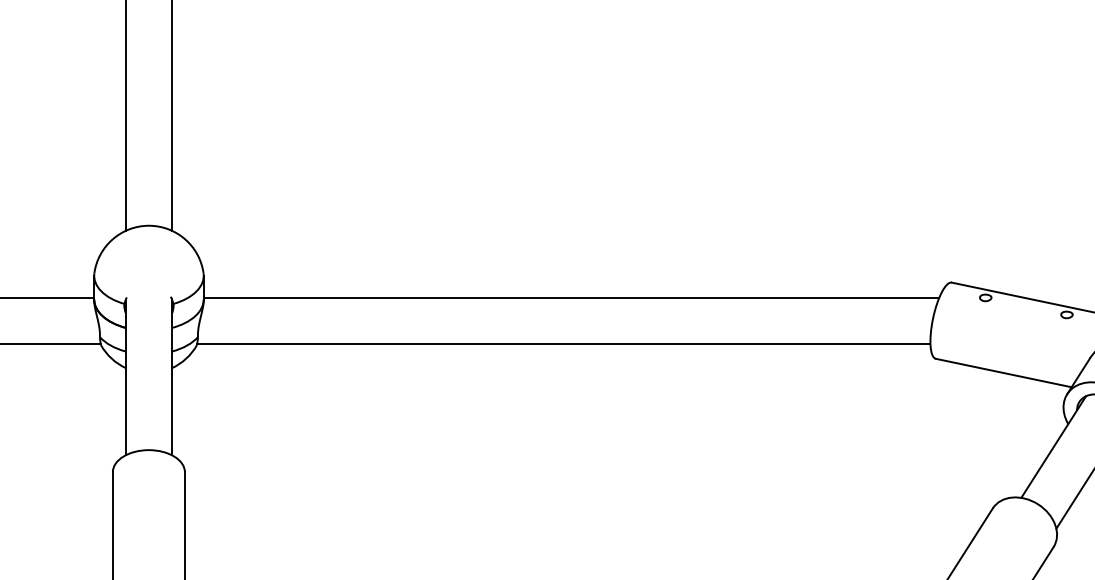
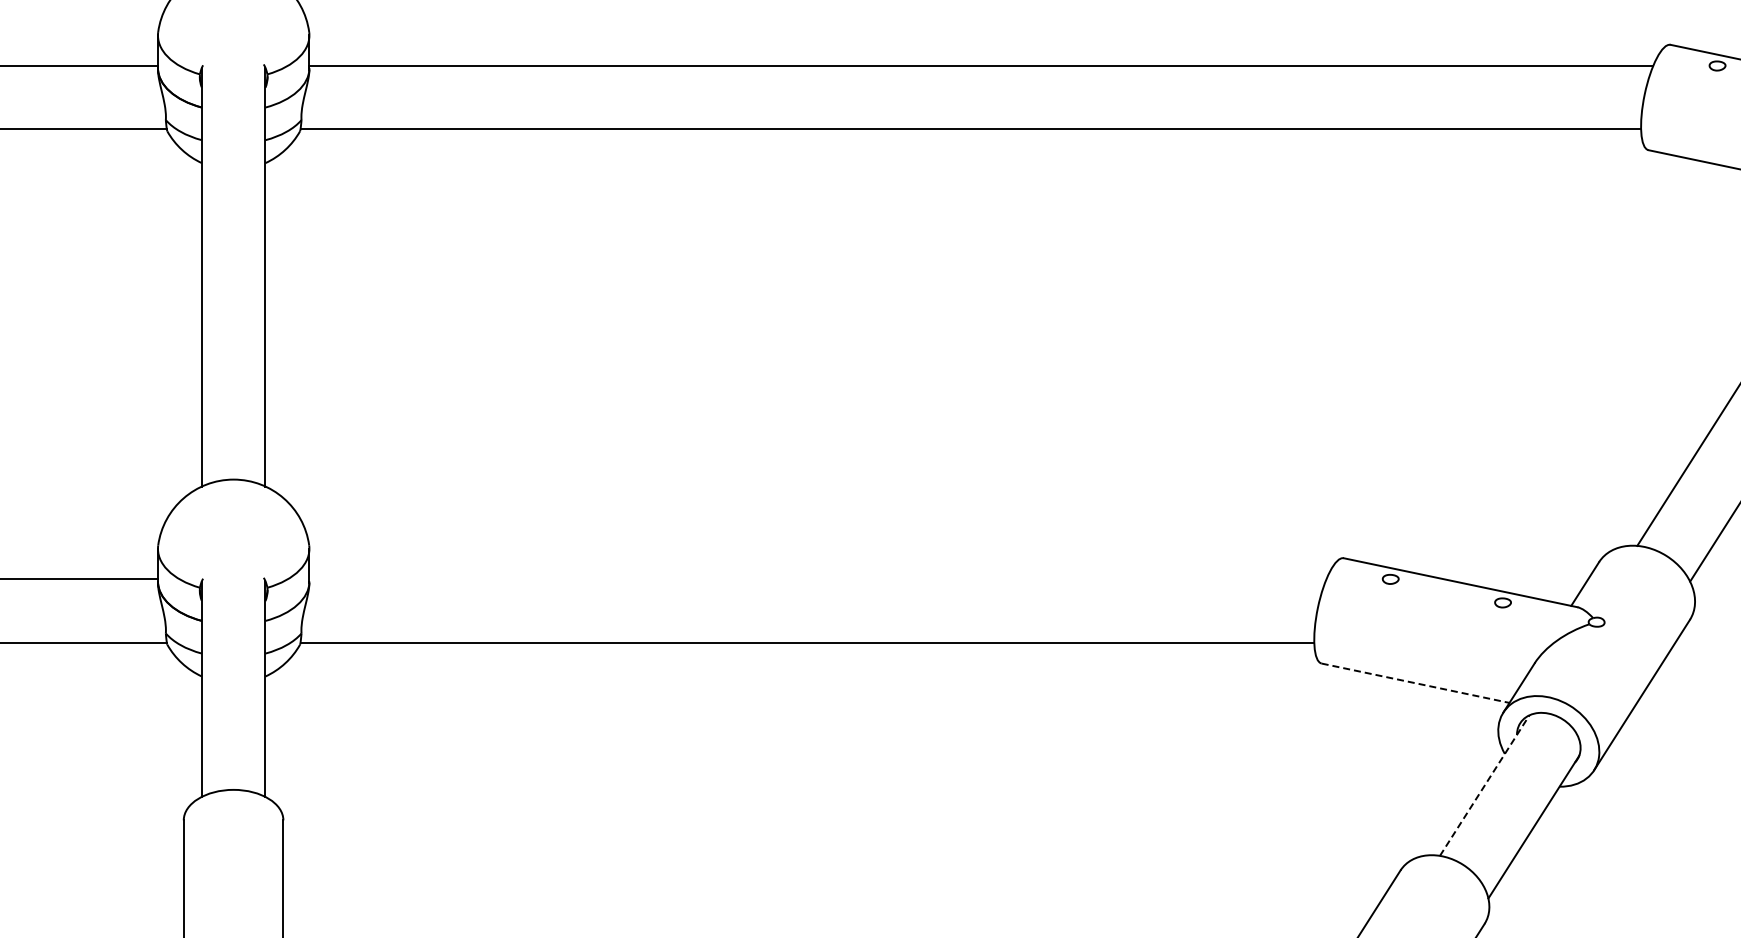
line: (571, 298) -> (817, 579), removed
line: (1003, 373) -> (1415, 683), solid -> dashed
line: (1054, 446) -> (1485, 785), solid -> dashed

